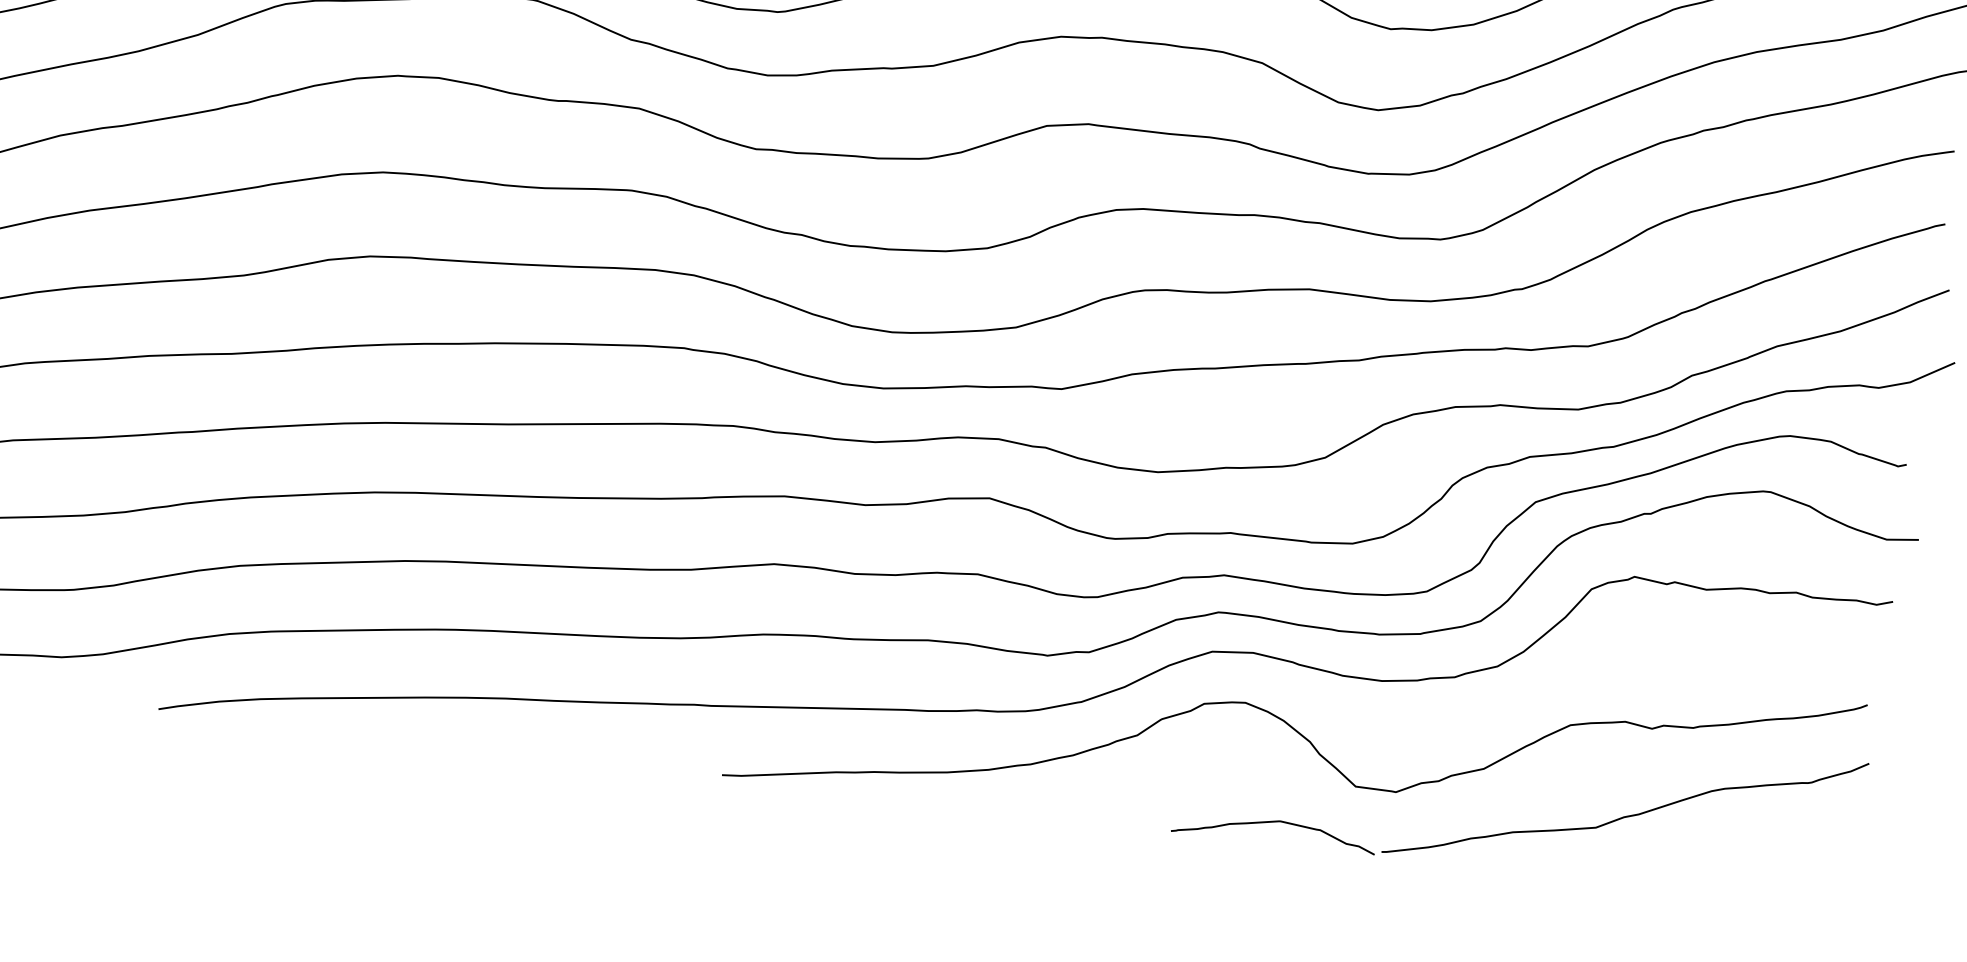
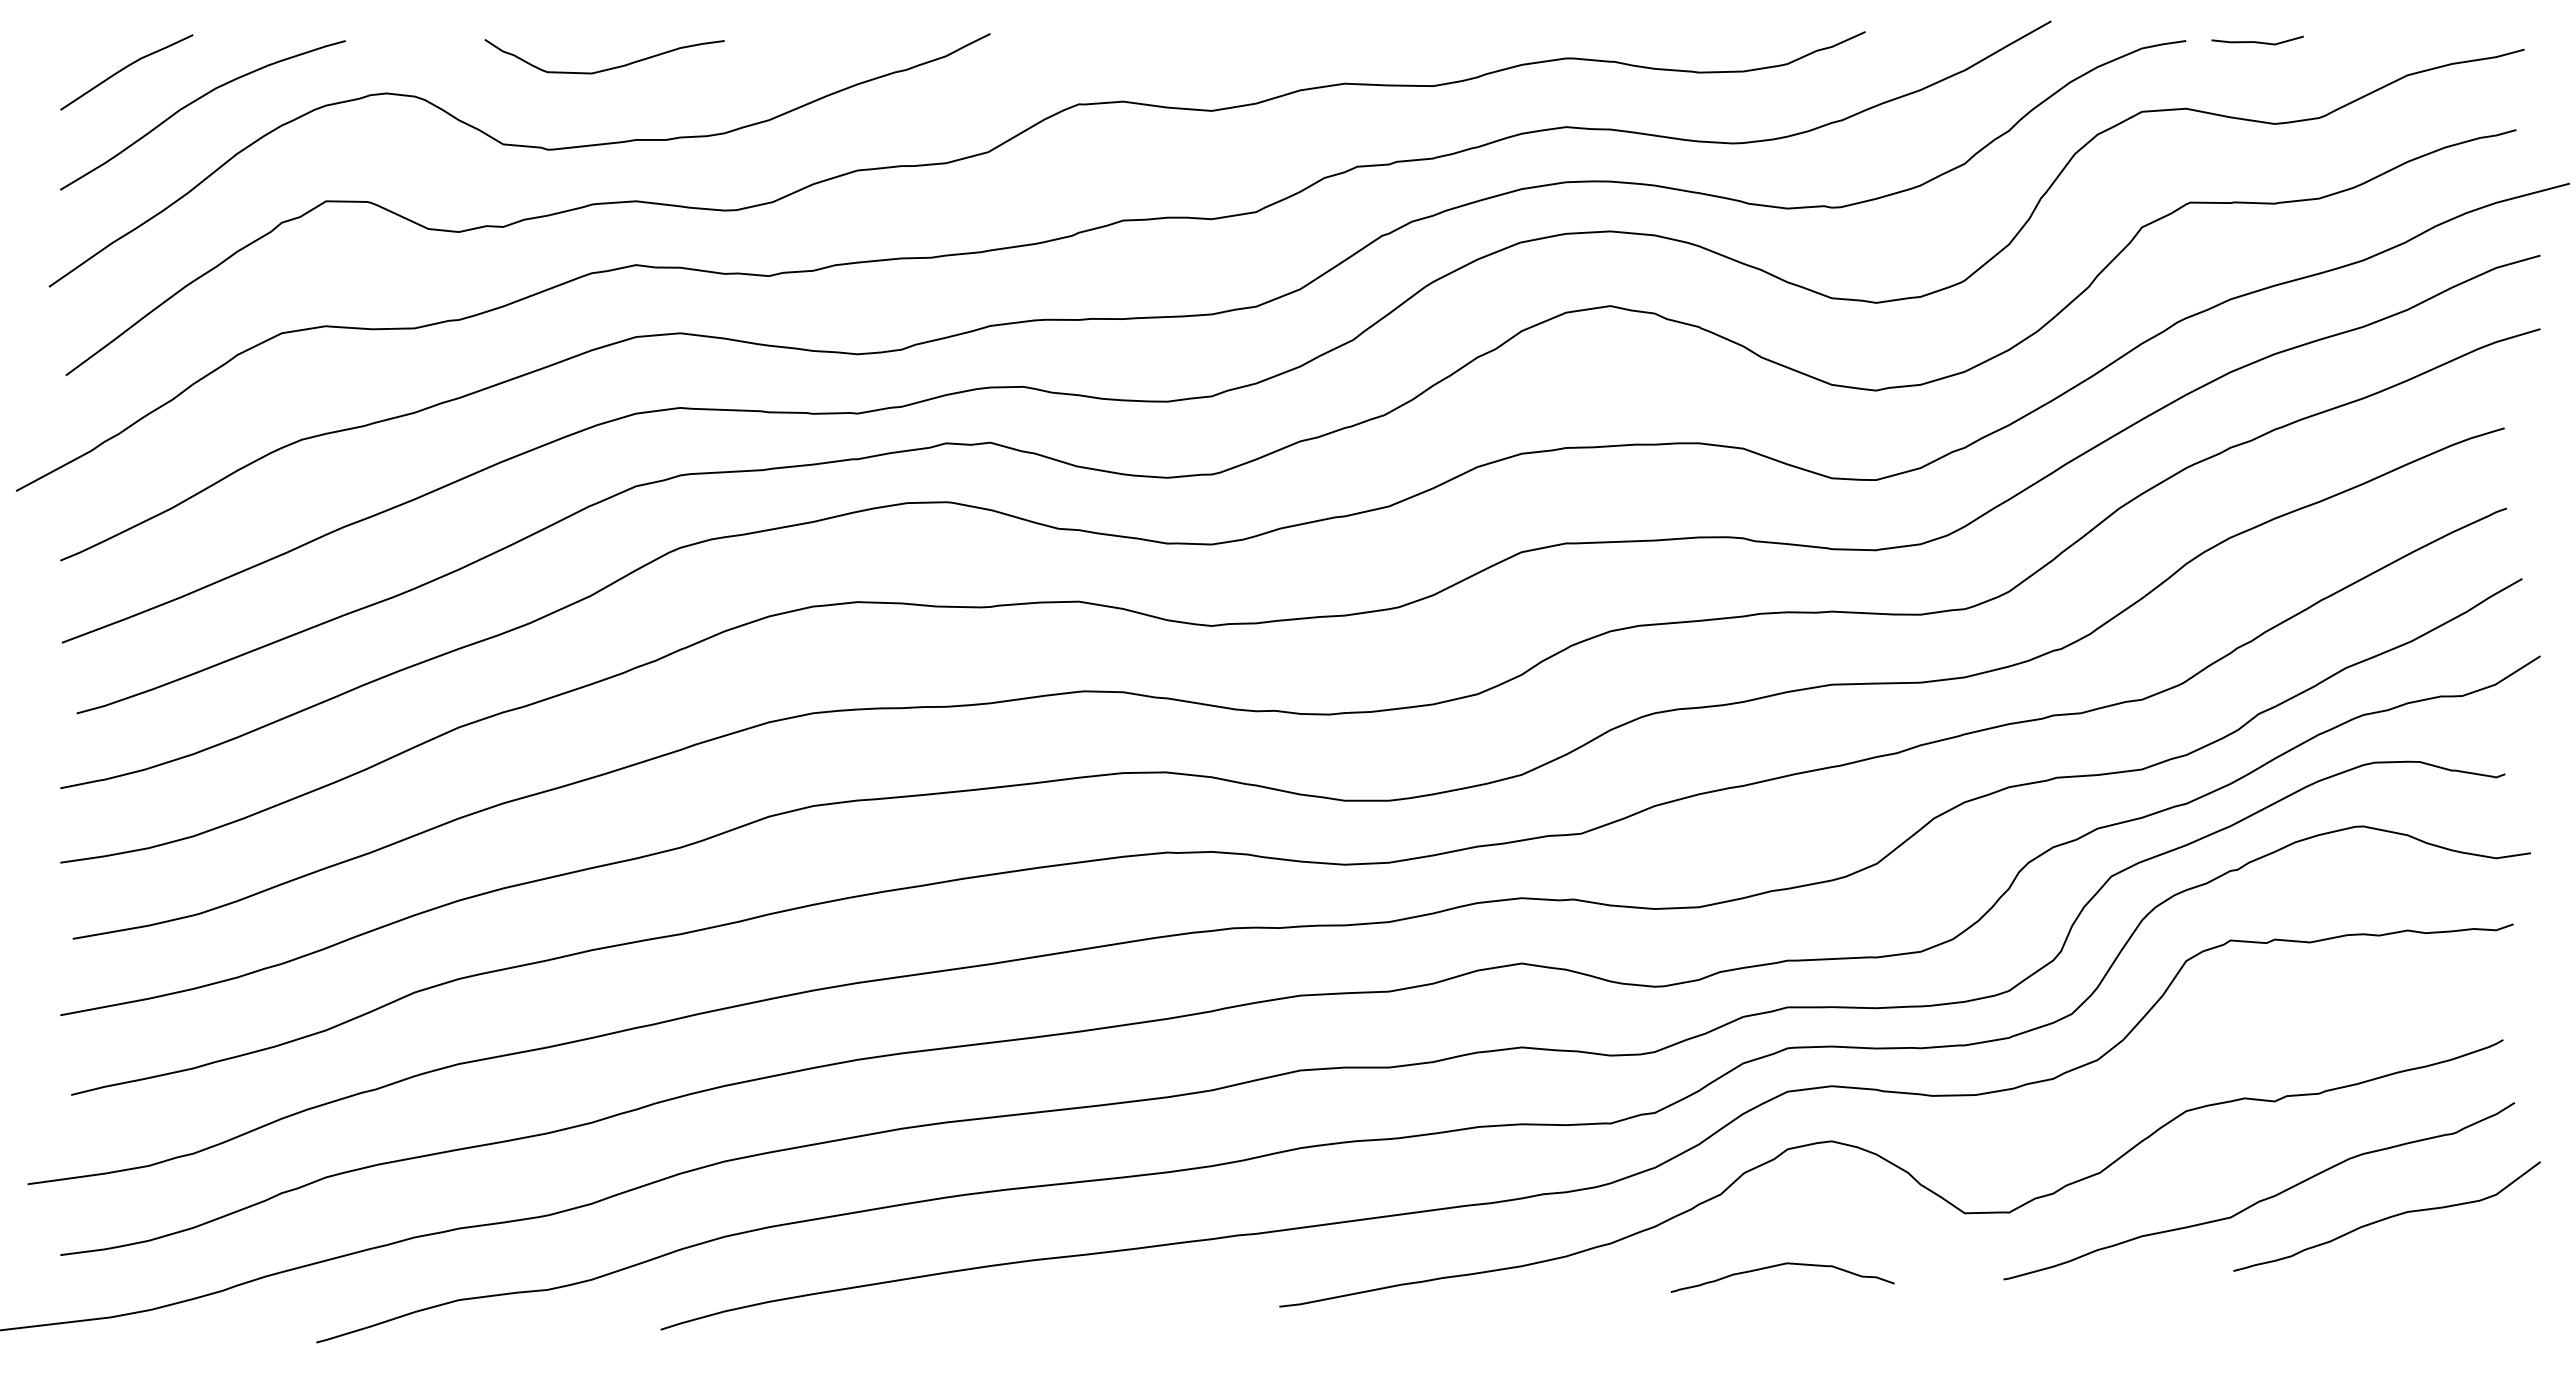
curve: (1271, 822) -> (1778, 1266), moved
curve: (1736, 849) -> (2386, 1217), added

